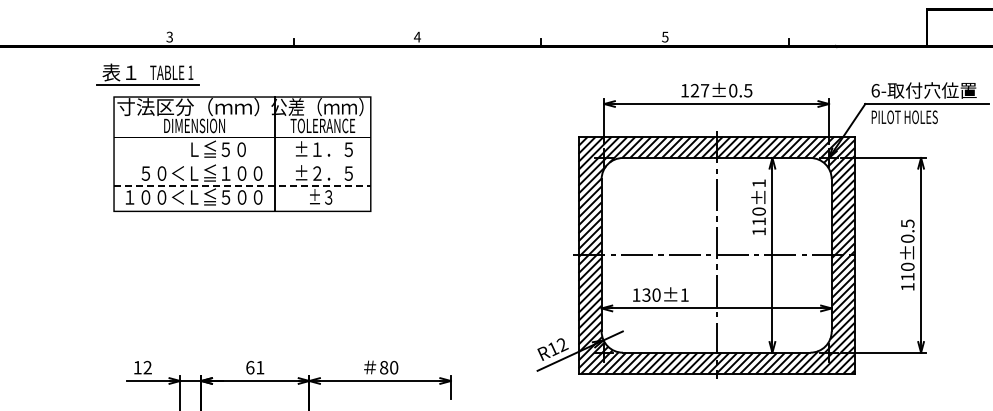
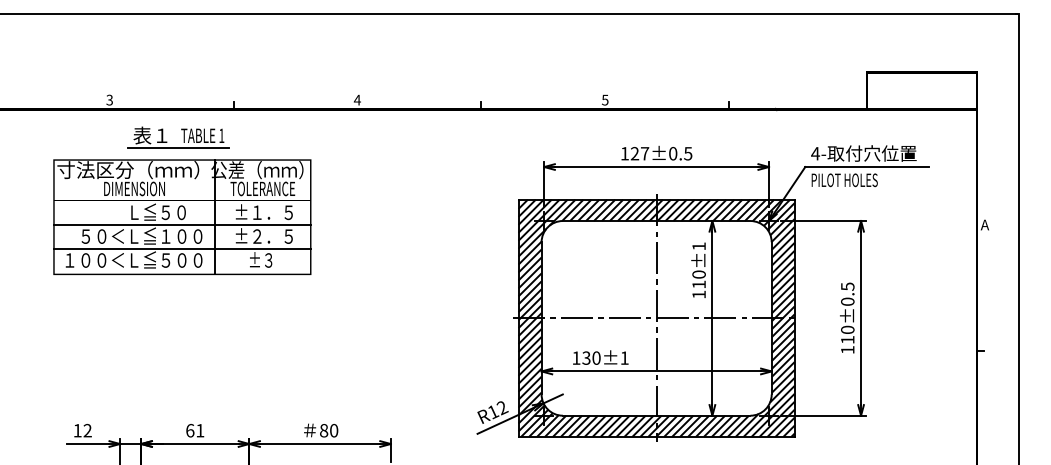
part: (147, 74) -> (178, 137), moved
text: (875, 90) -> (815, 153), 6- -> 4-
line: (241, 161) -> (181, 224), added
line: (242, 185) -> (182, 248), dashed -> solid

